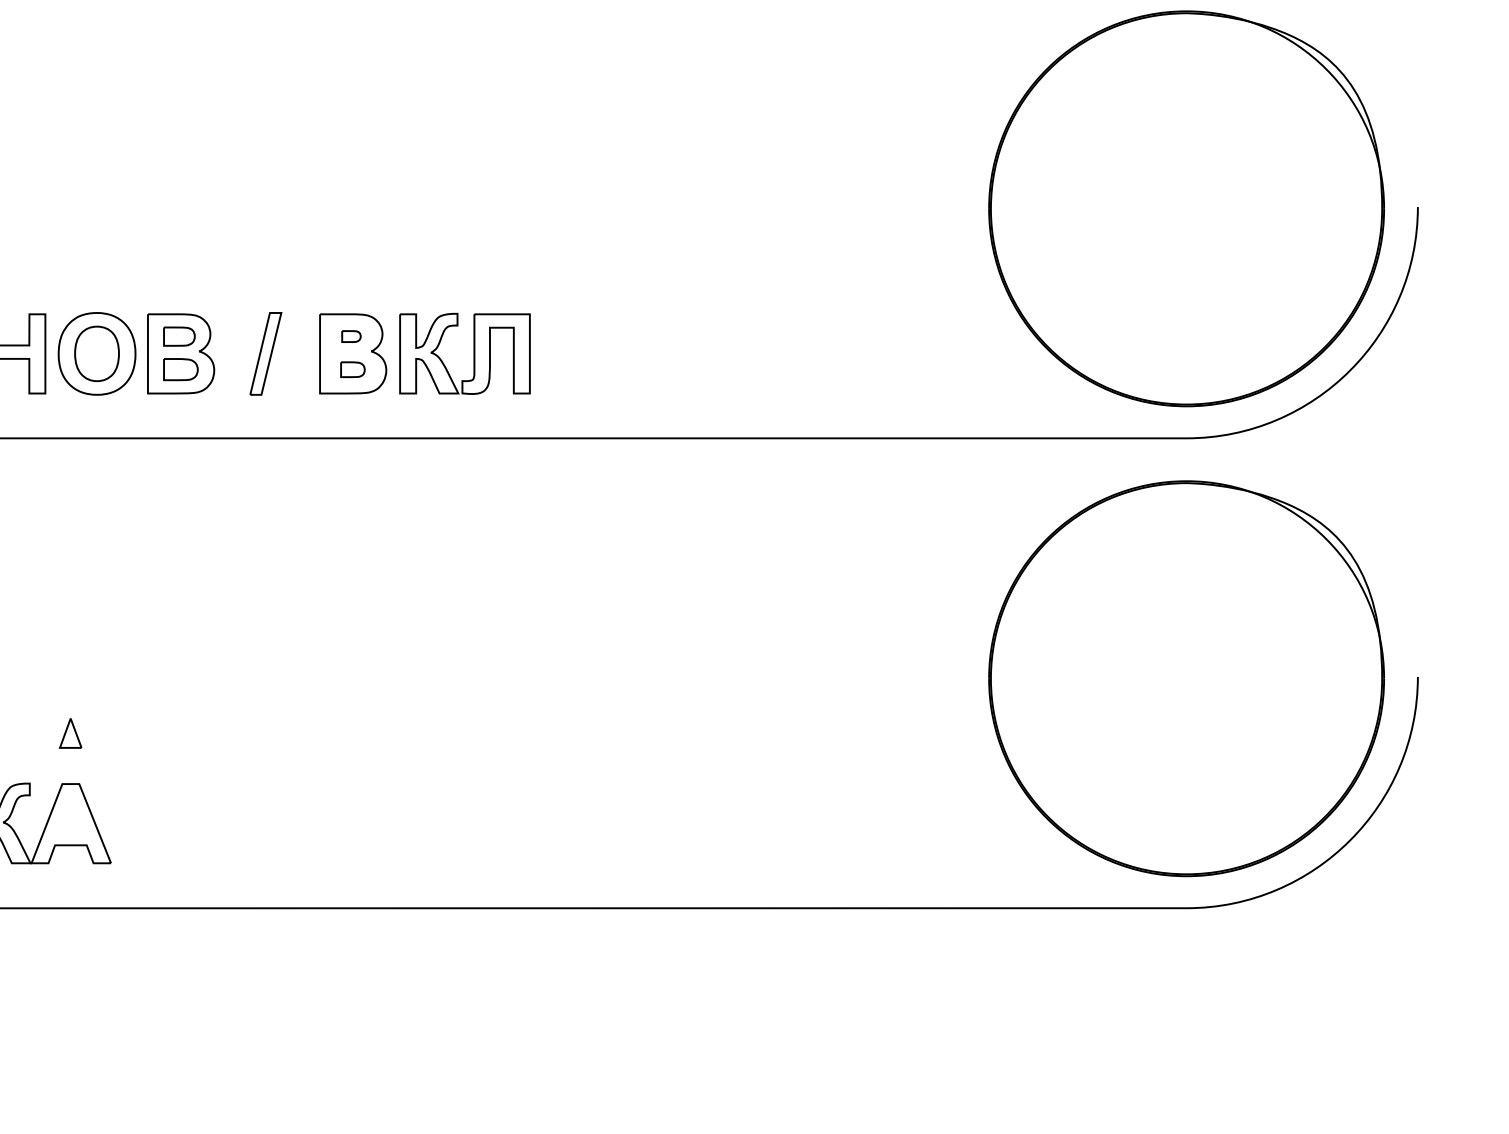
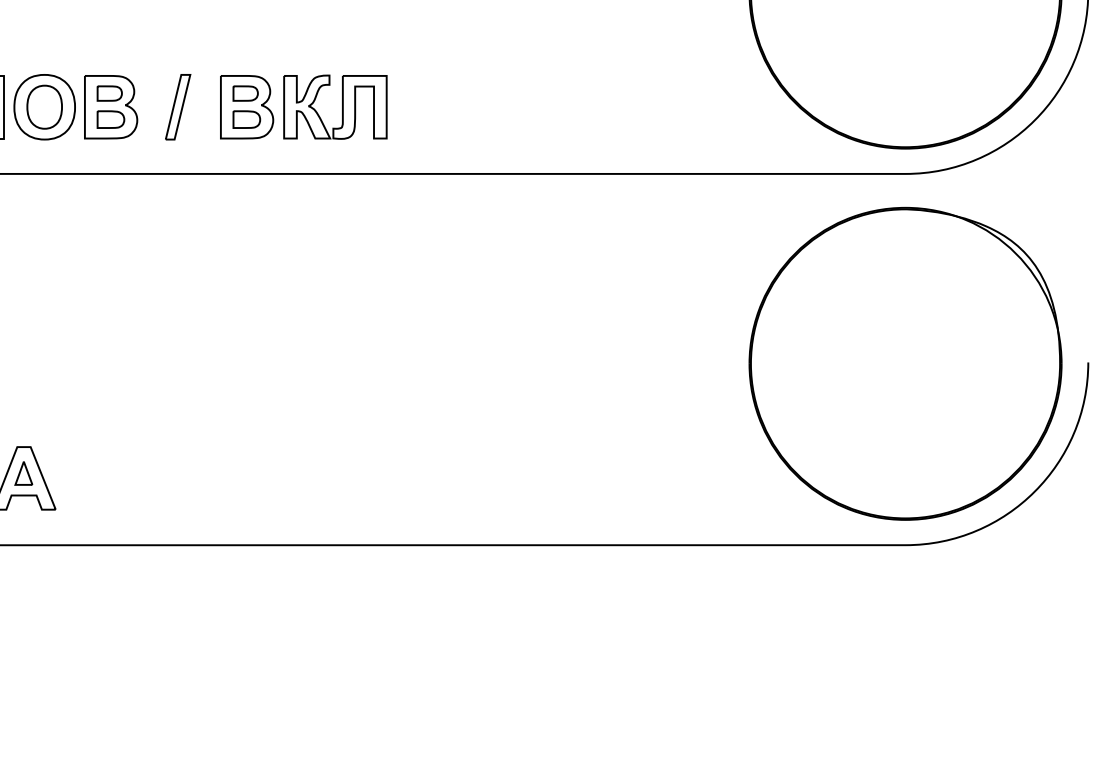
part: (351, 336) -> (245, 93), size x1.67
part: (352, 369) -> (246, 119), size x1.43
part: (70, 733) -> (23, 473), moved

